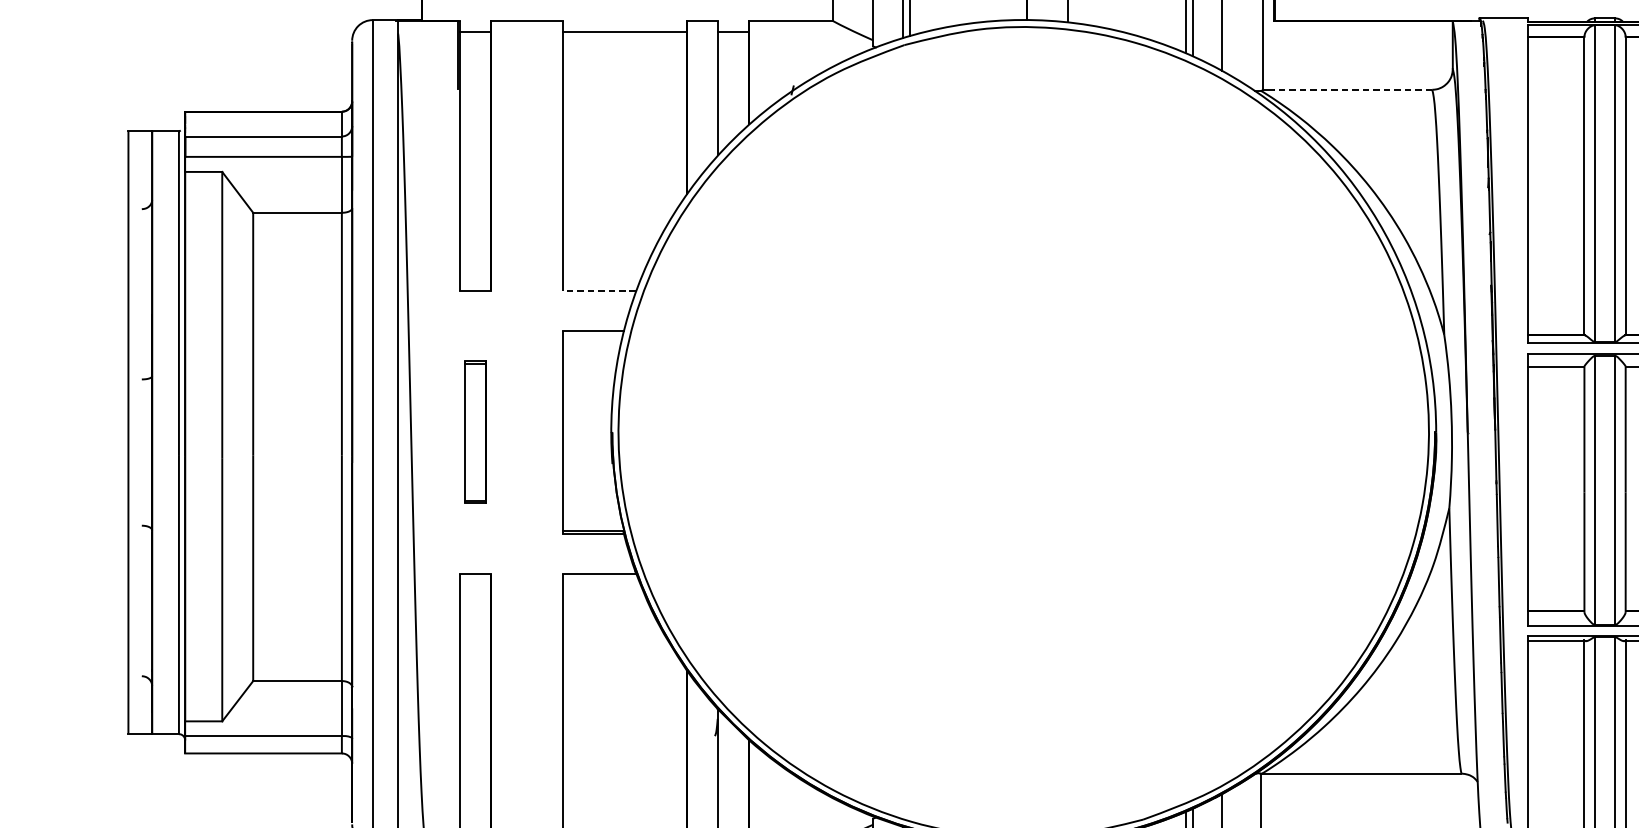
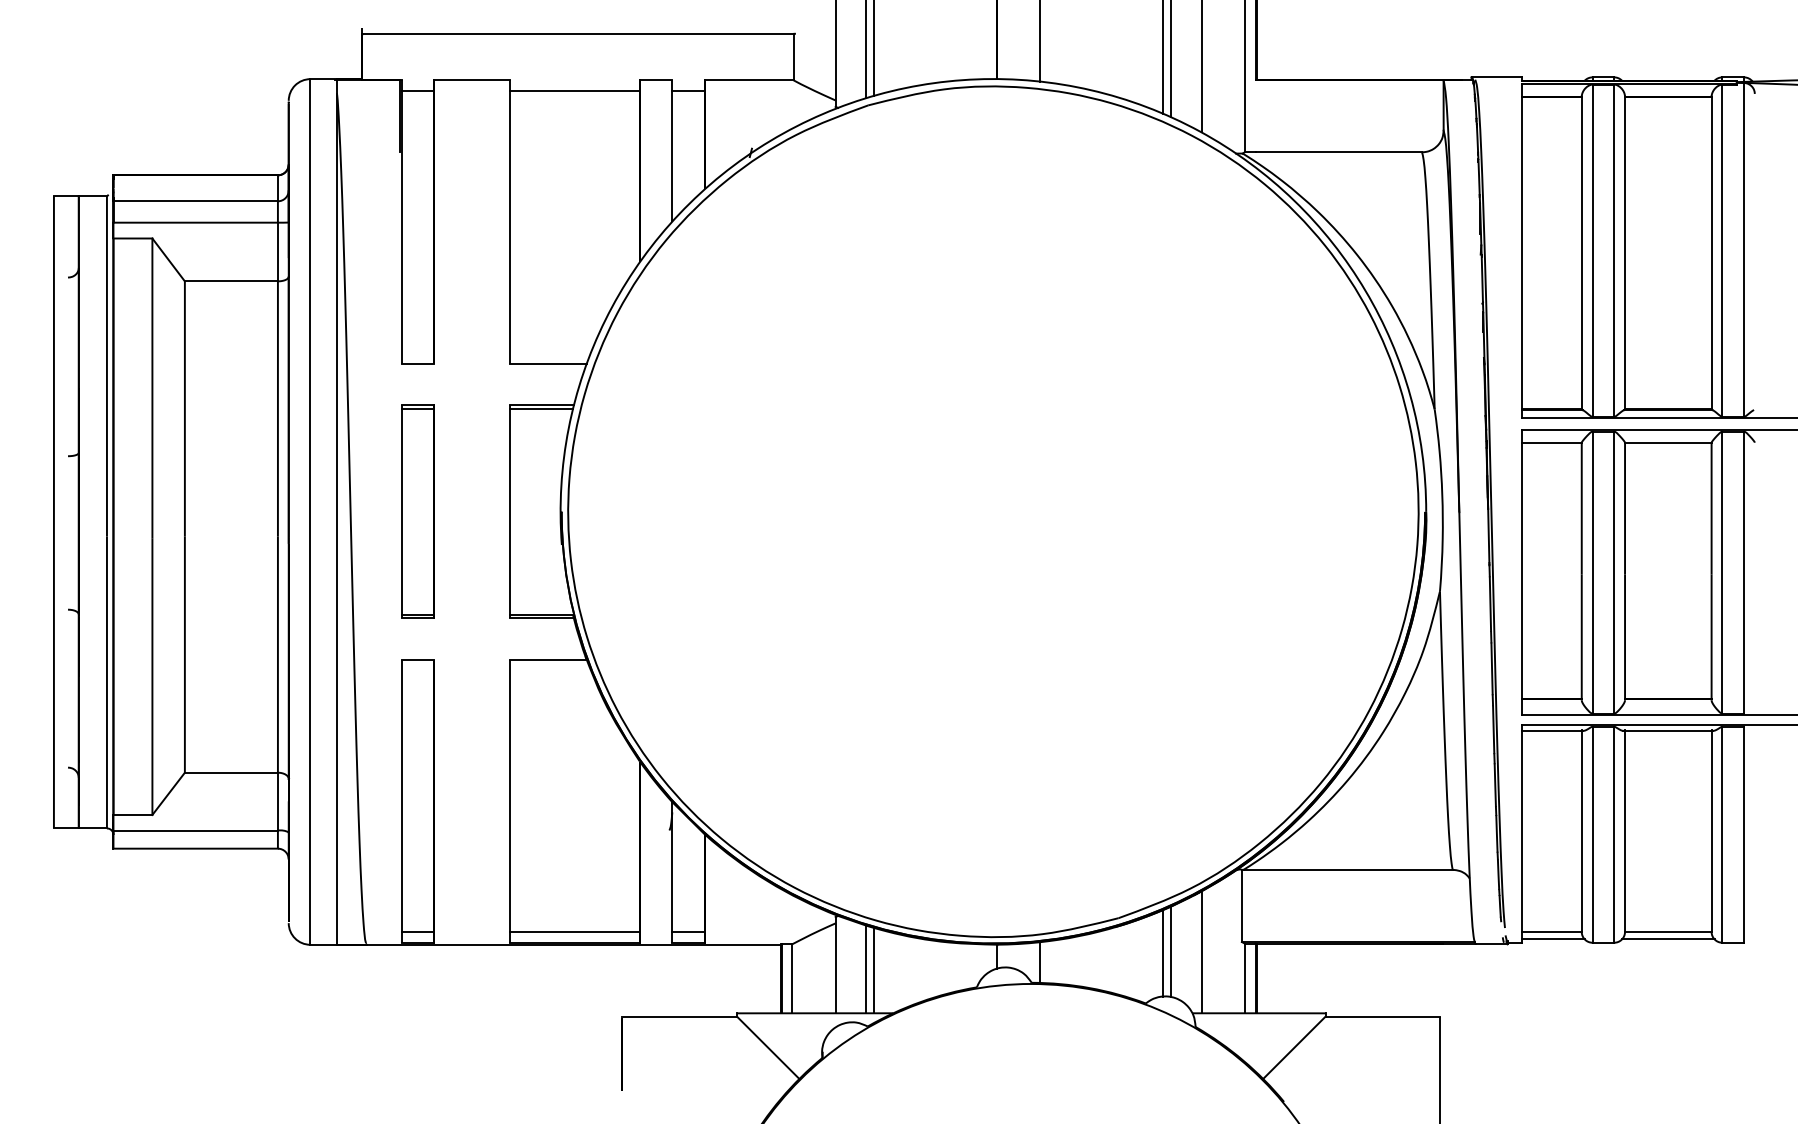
line: (1352, 89) -> (1338, 152), dashed -> solid
line: (598, 291) -> (547, 363), dashed -> solid
line: (593, 333) -> (541, 408), added
part: (474, 432) -> (417, 511), size x1.43

